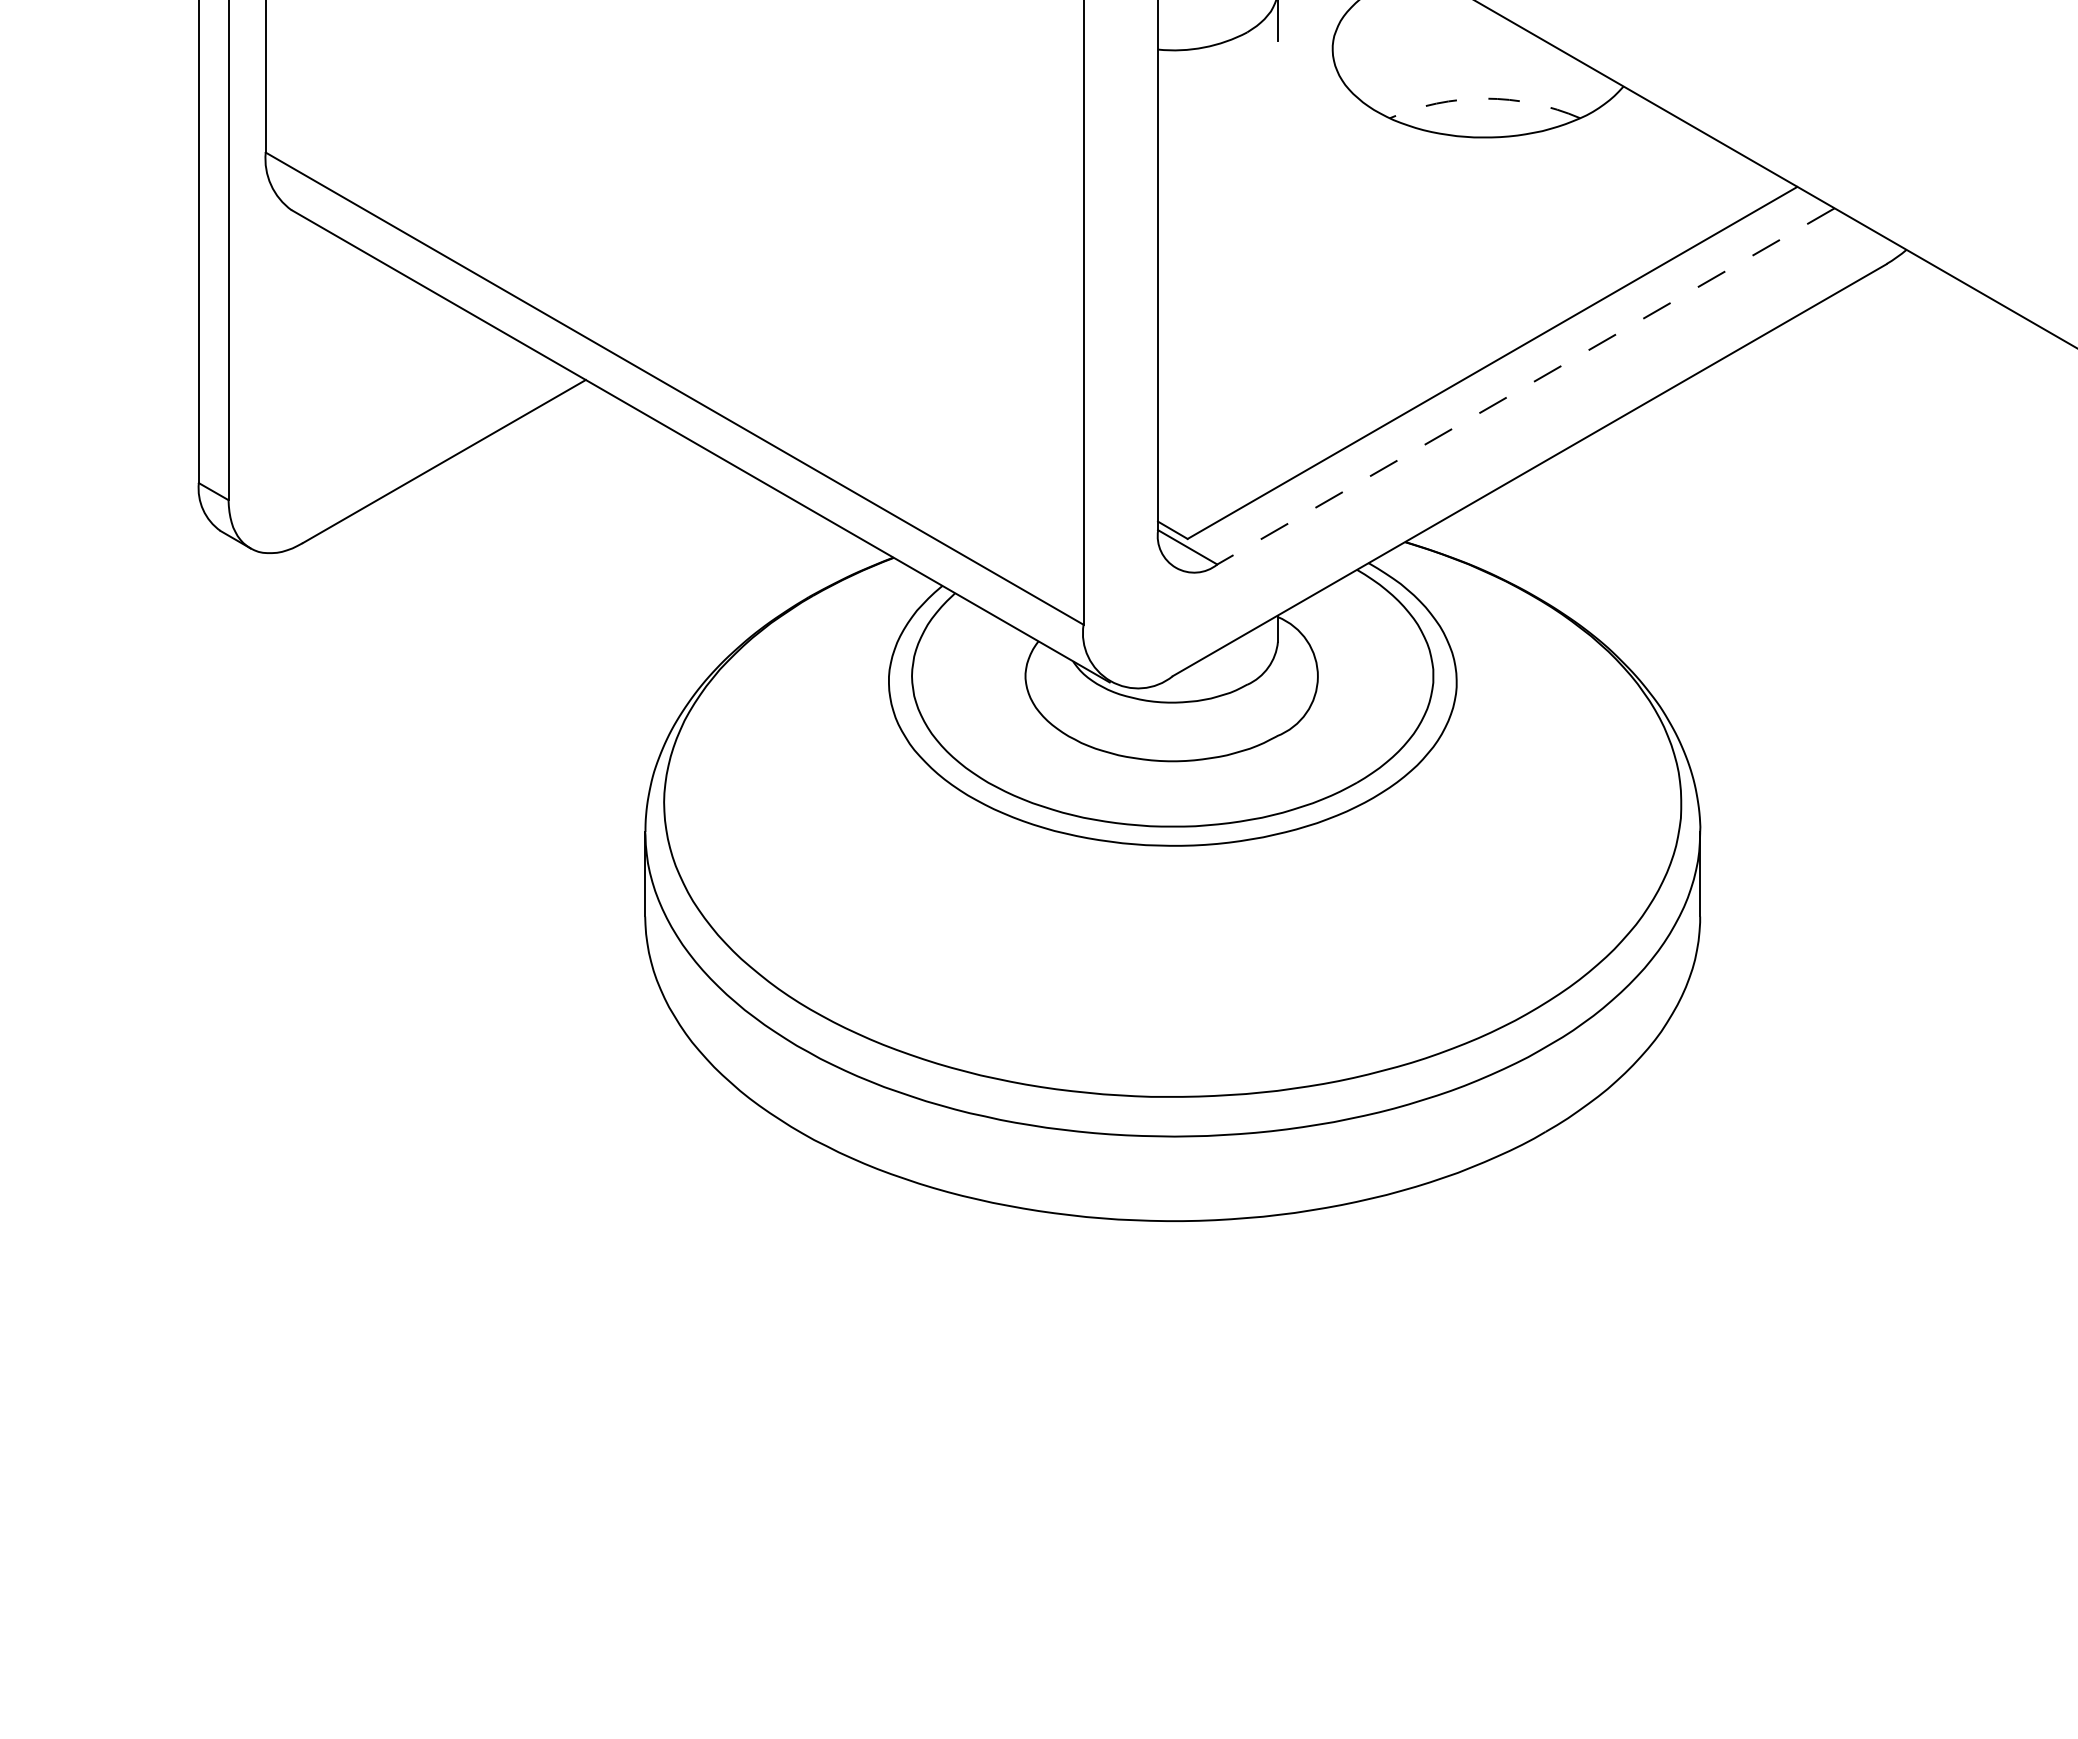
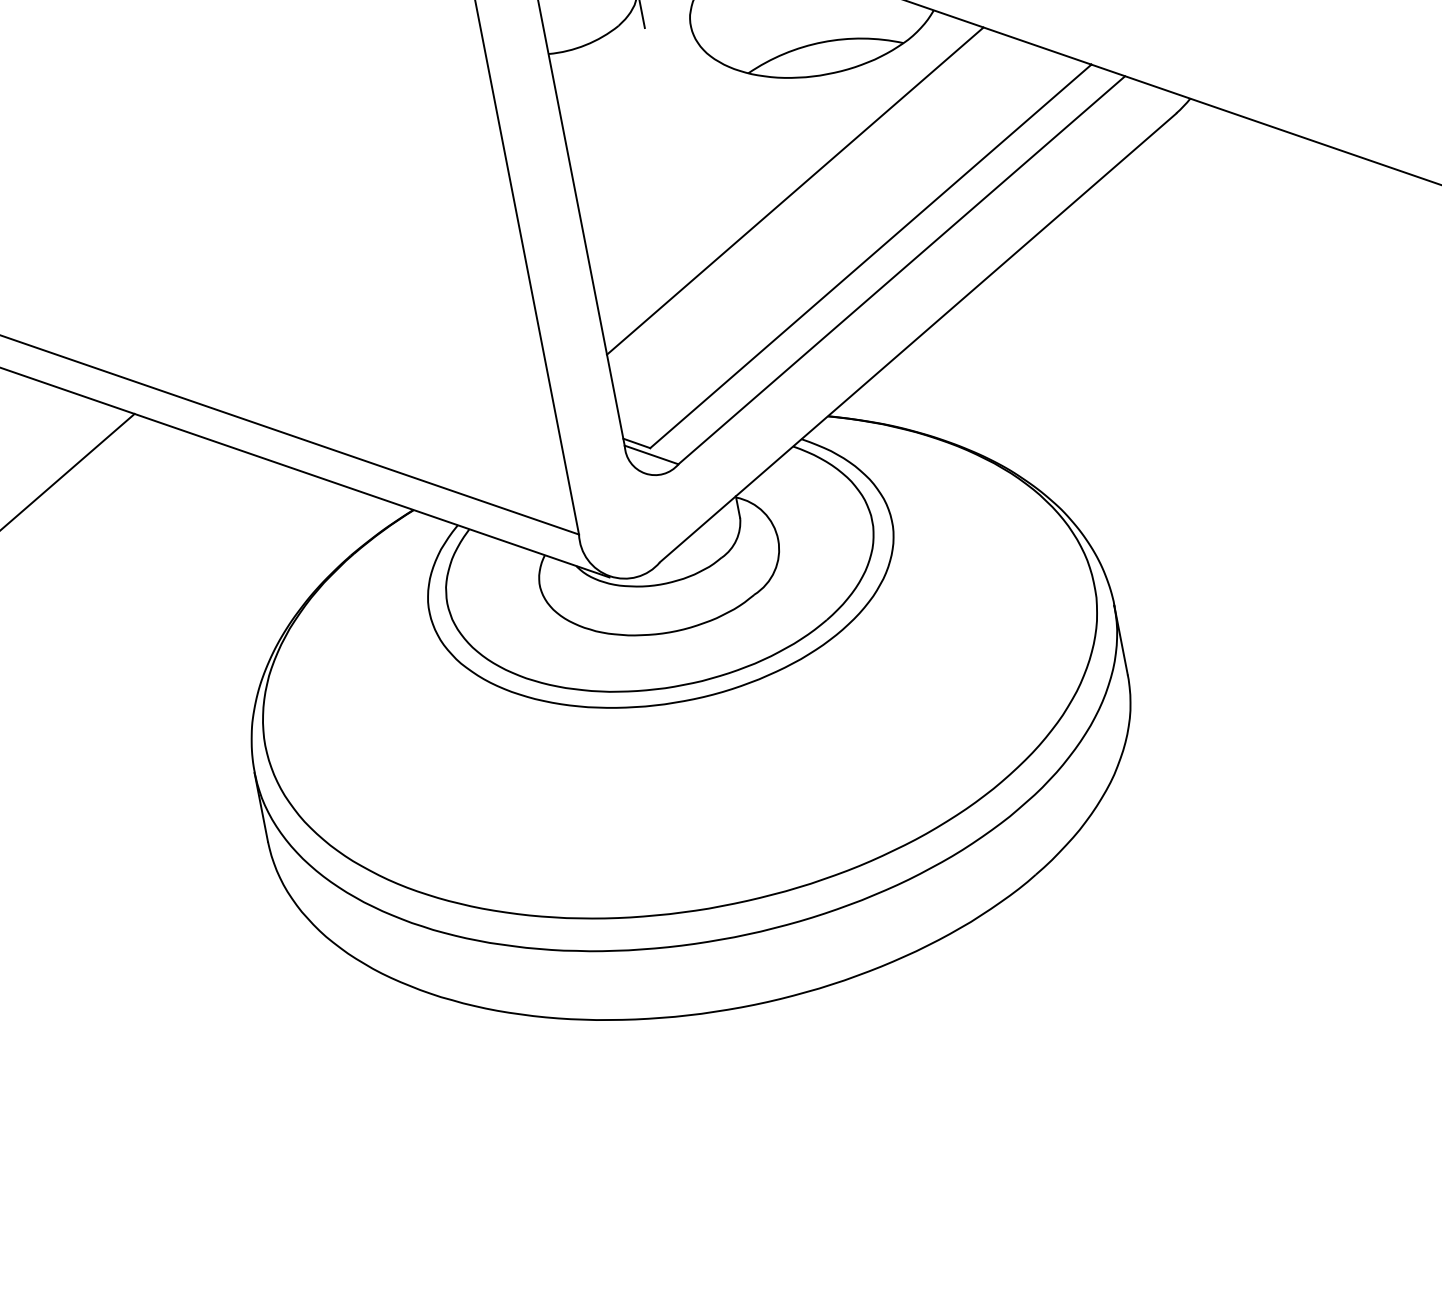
arc: (1485, 98) -> (823, 42), dashed -> solid
line: (1418, 268) -> (795, 191), added
line: (1525, 386) -> (901, 270), dashed -> solid

